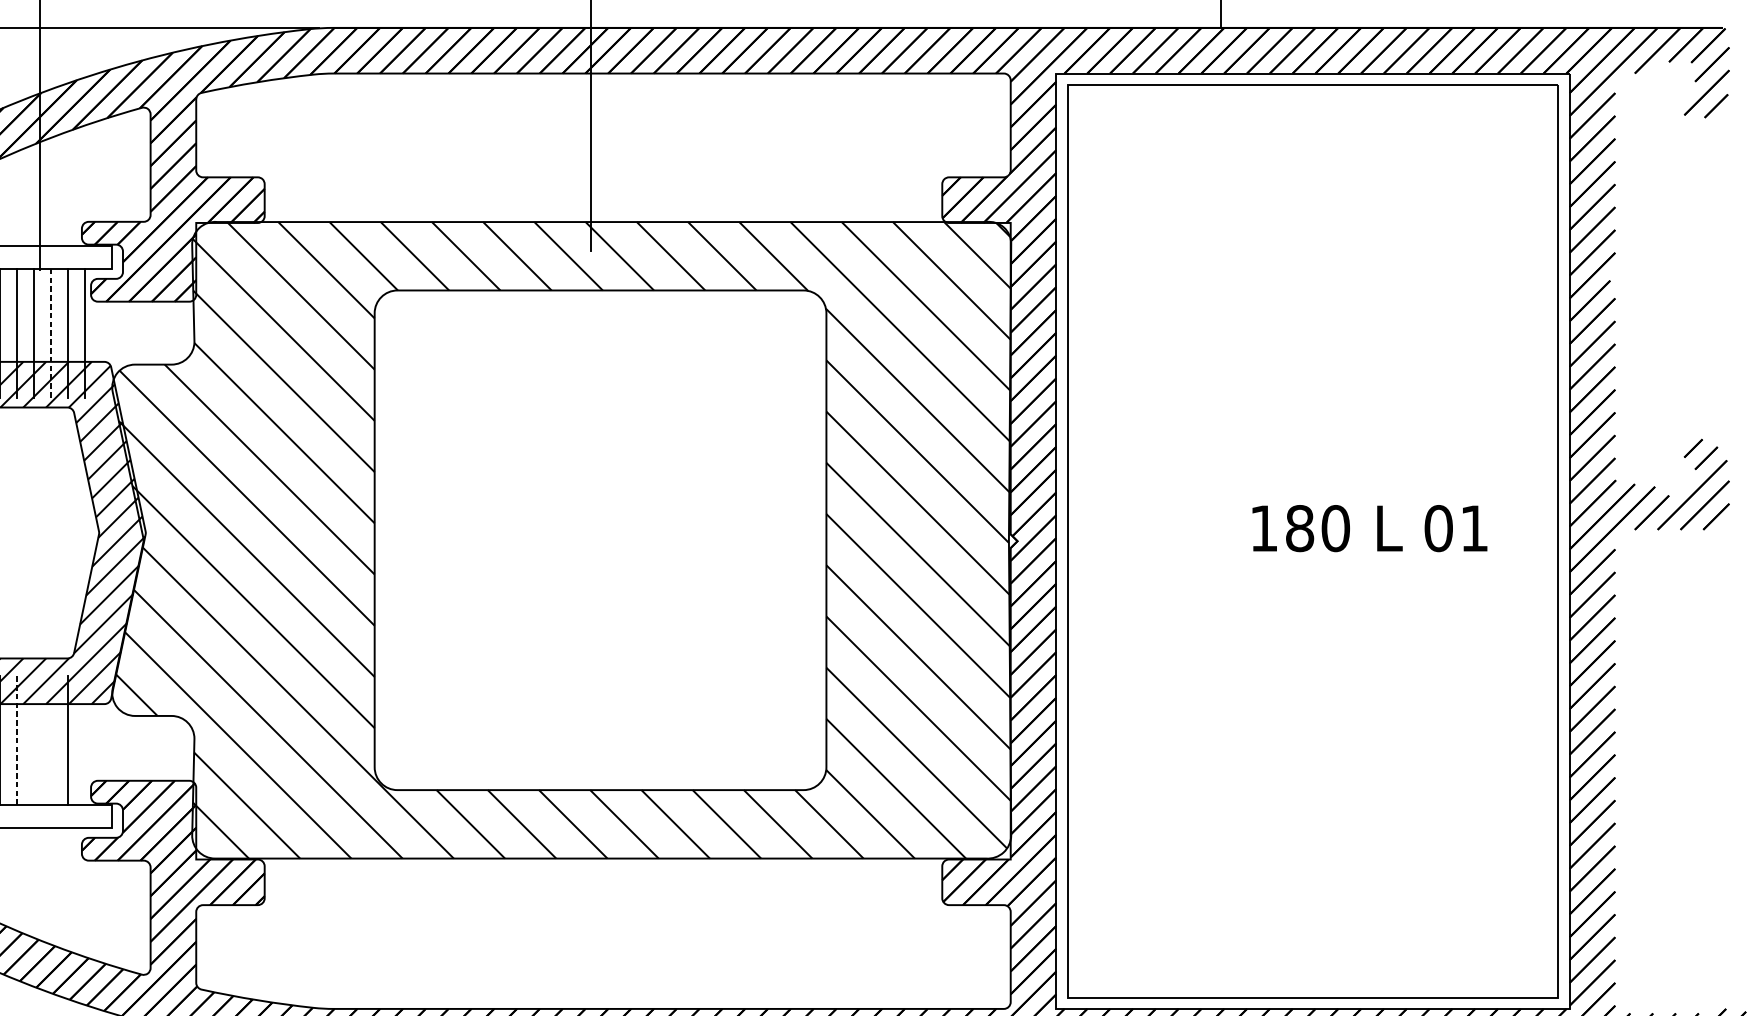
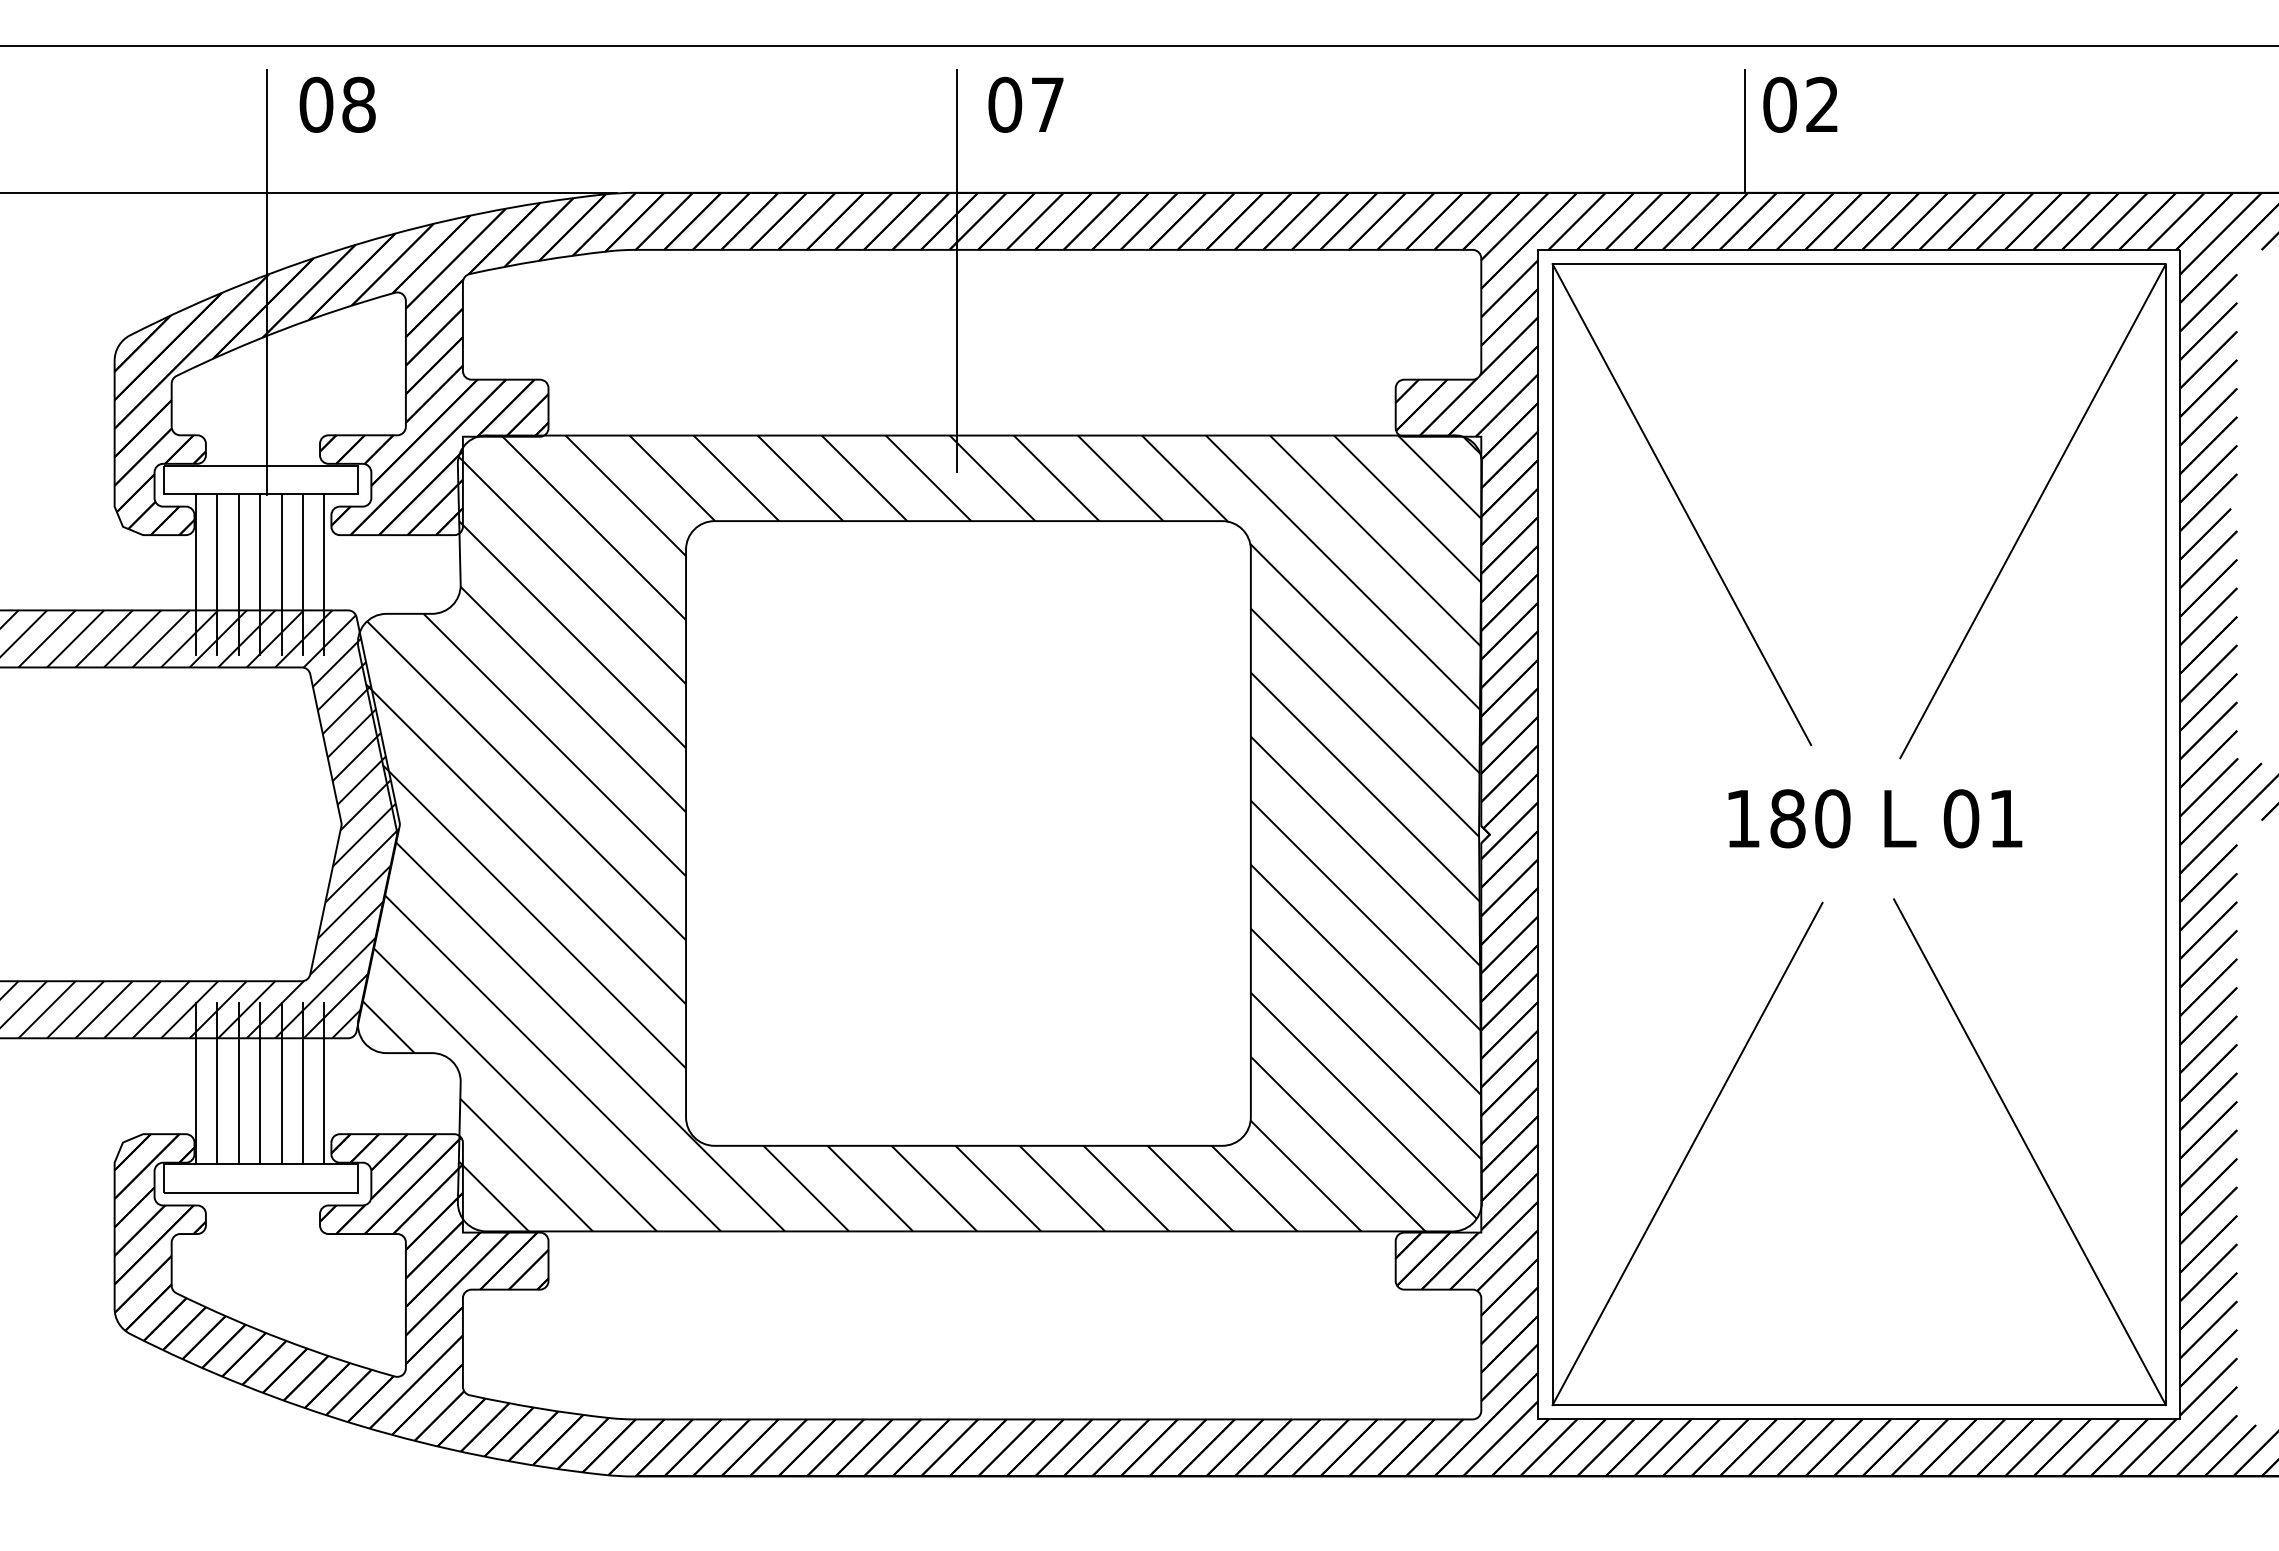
line: (1170, 277) -> (1681, 504), added
line: (1451, 282) -> (2032, 511), added
line: (51, 333) -> (281, 574), dashed -> solid
text: (1370, 528) -> (1875, 818), moved
line: (16, 740) -> (238, 1083), dashed -> solid
line: (34, 740) -> (260, 1083), added
line: (51, 740) -> (281, 1083), added
line: (85, 740) -> (324, 1083), added
line: (1449, 795) -> (2029, 1152), added
line: (1175, 796) -> (1687, 1153), added

